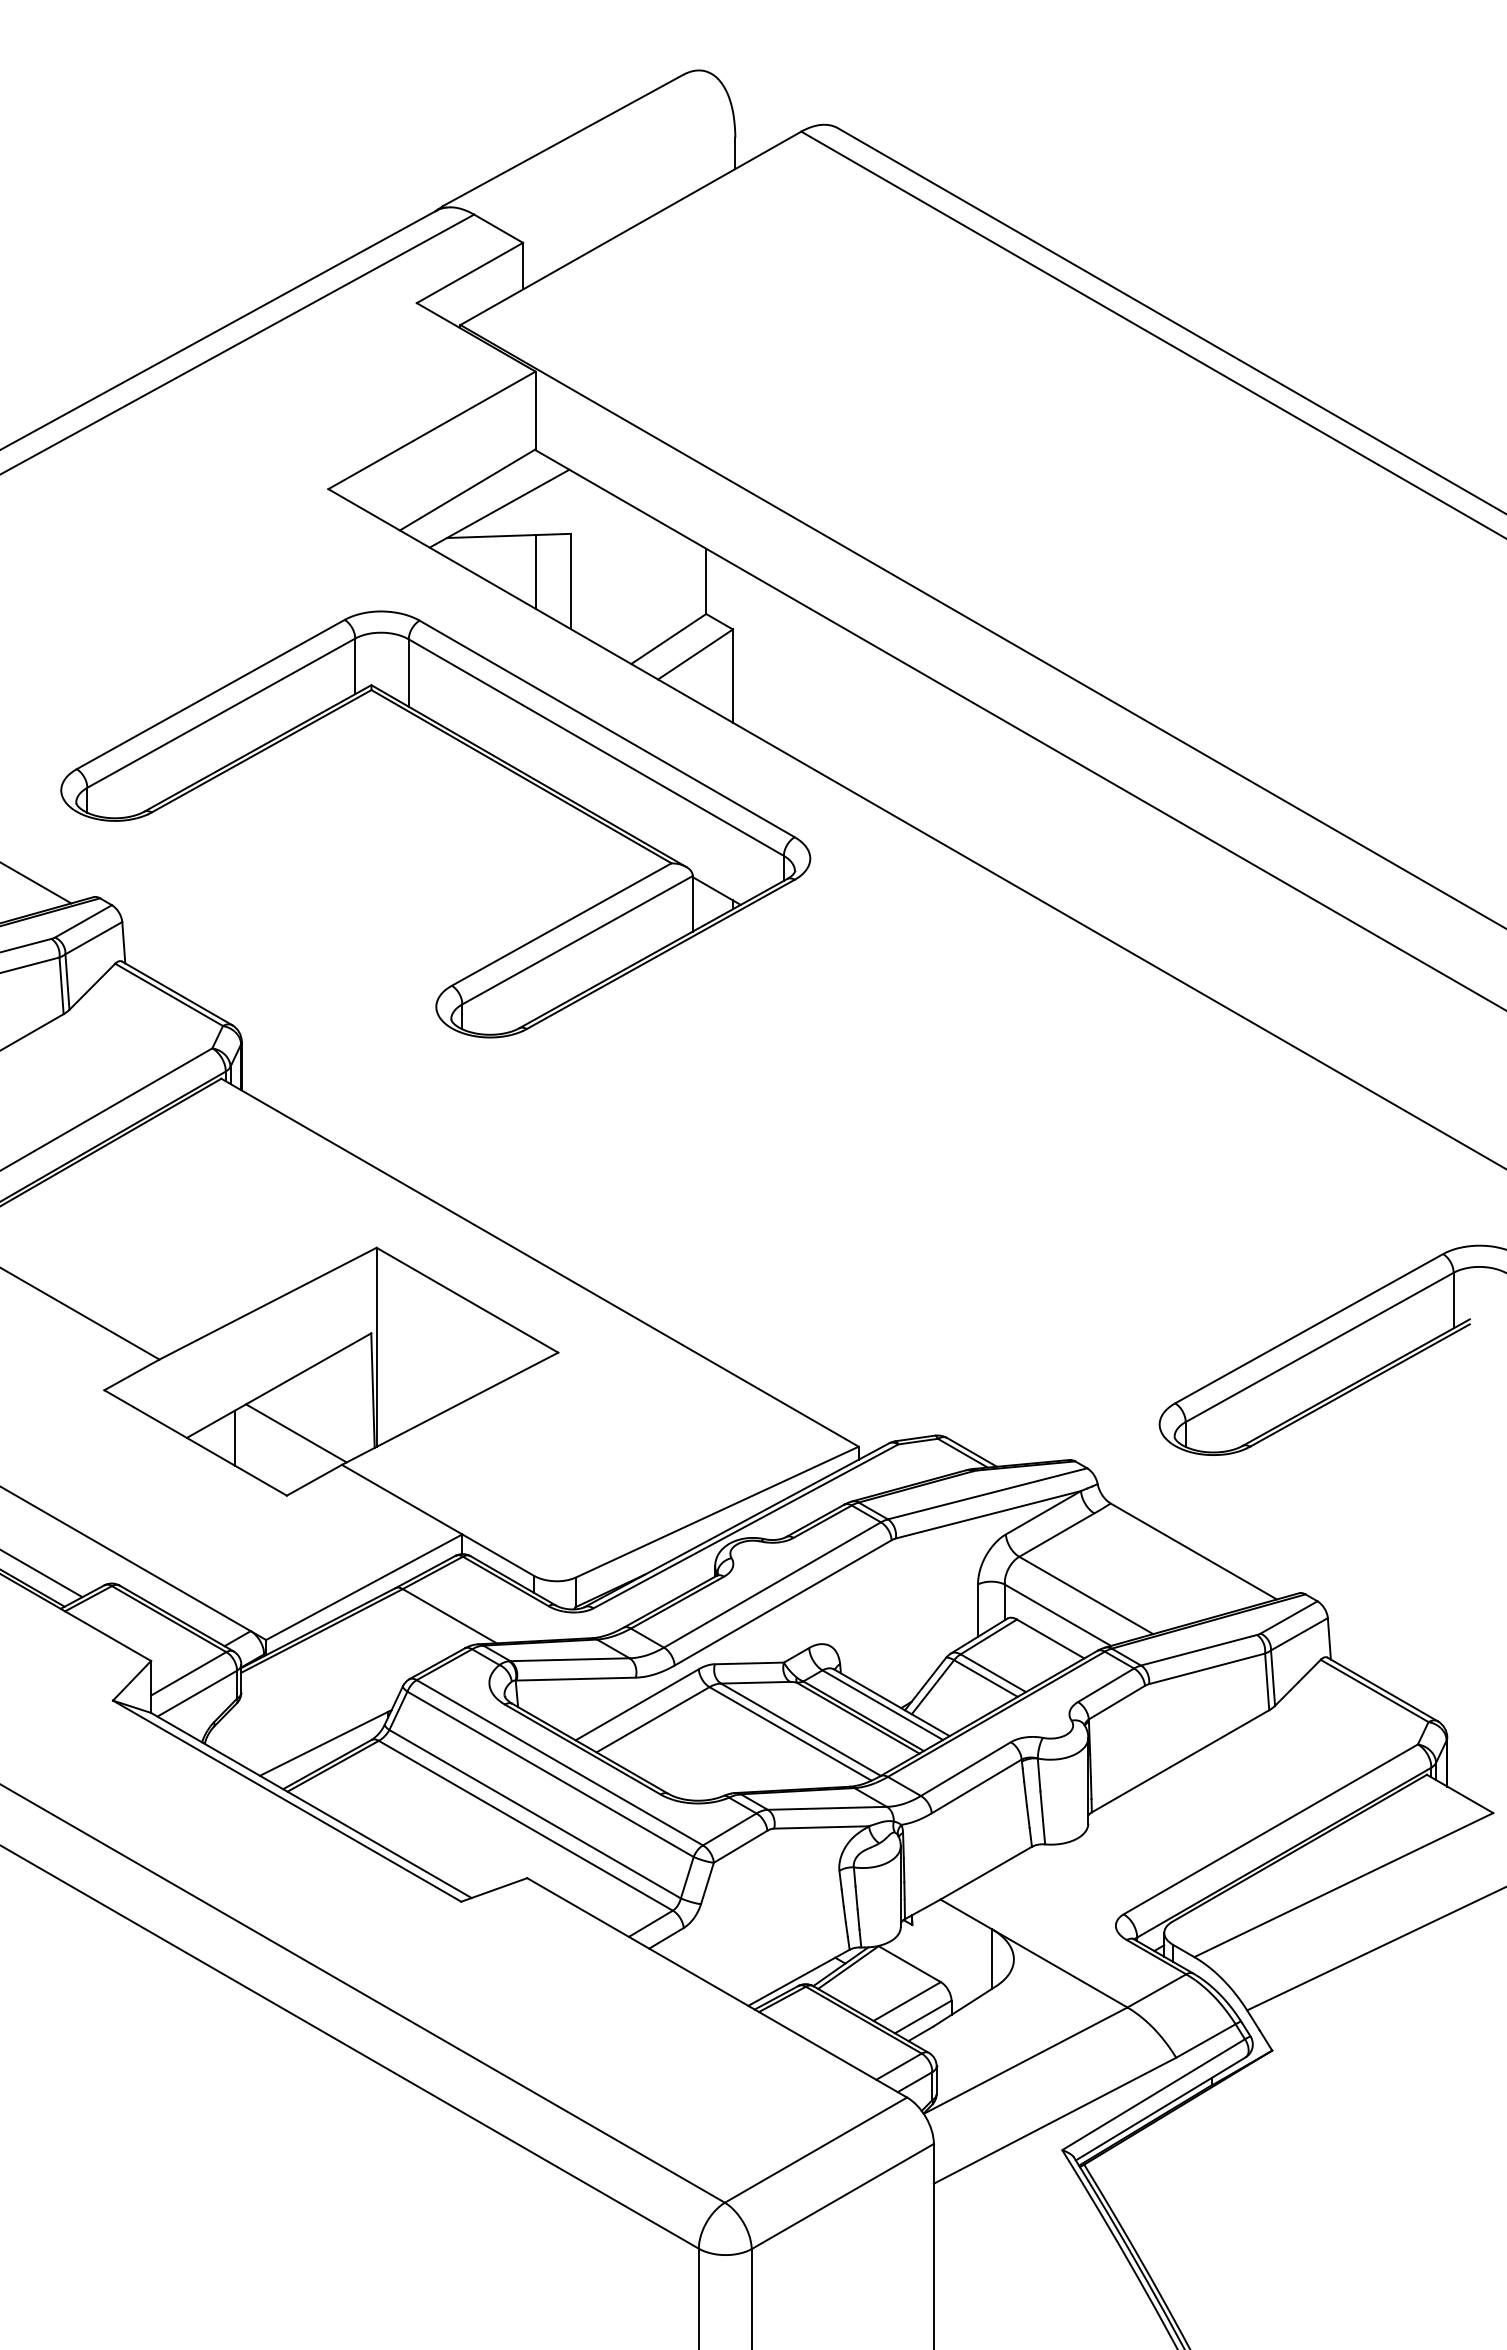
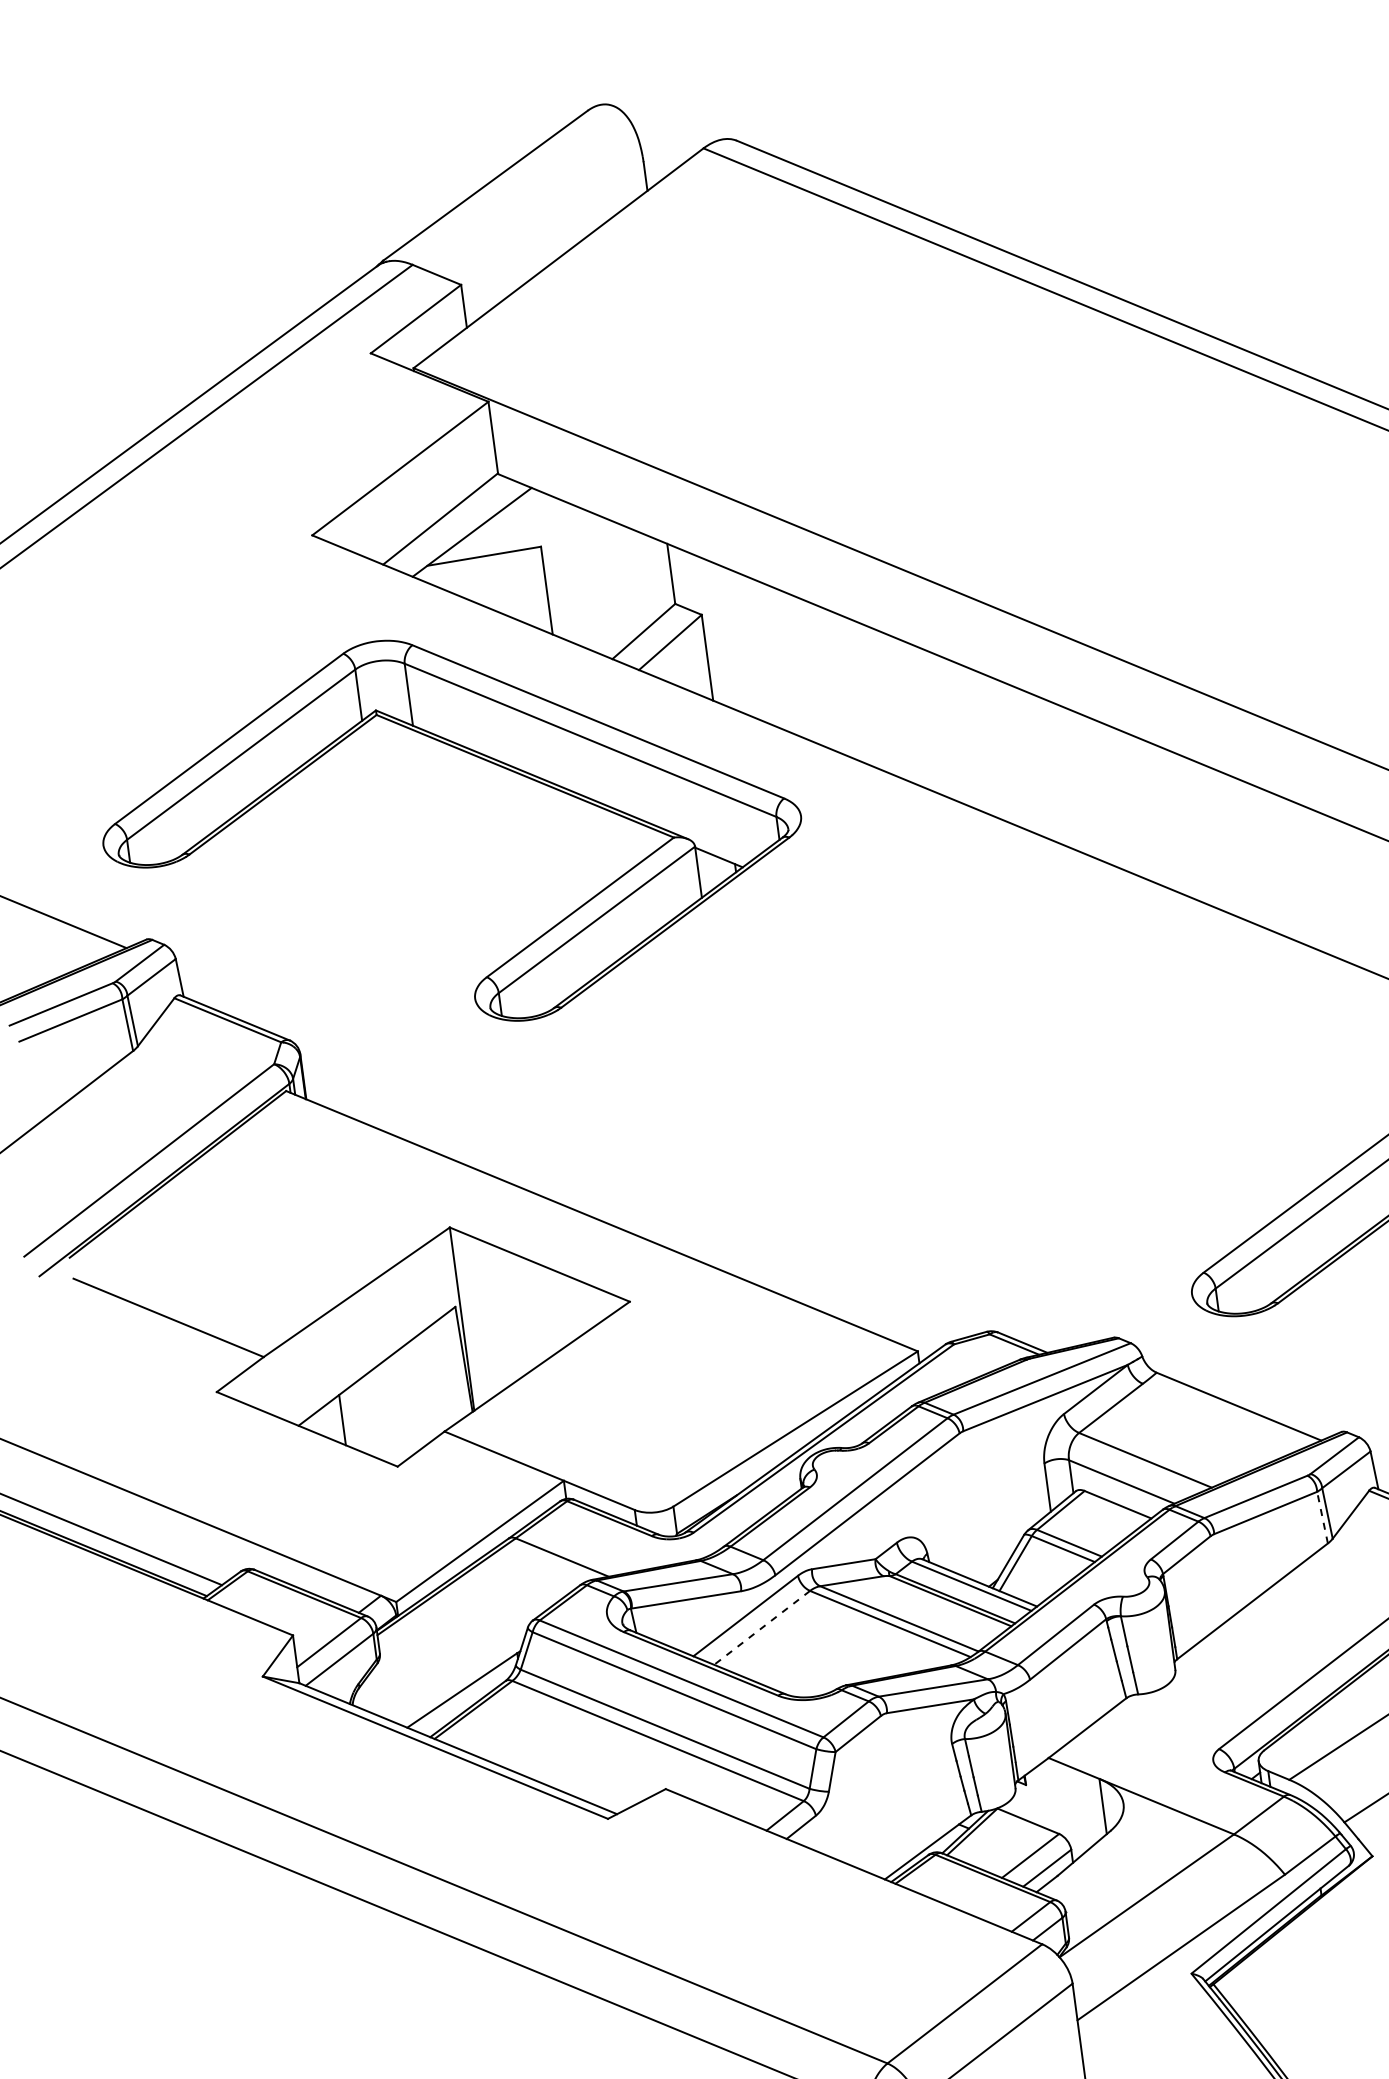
line: (536, 571) -> (513, 585), removed
line: (296, 1433) -> (398, 1408), removed
line: (1267, 1681) -> (1322, 1517), solid -> dashed
line: (652, 1720) -> (761, 1628), solid -> dashed

